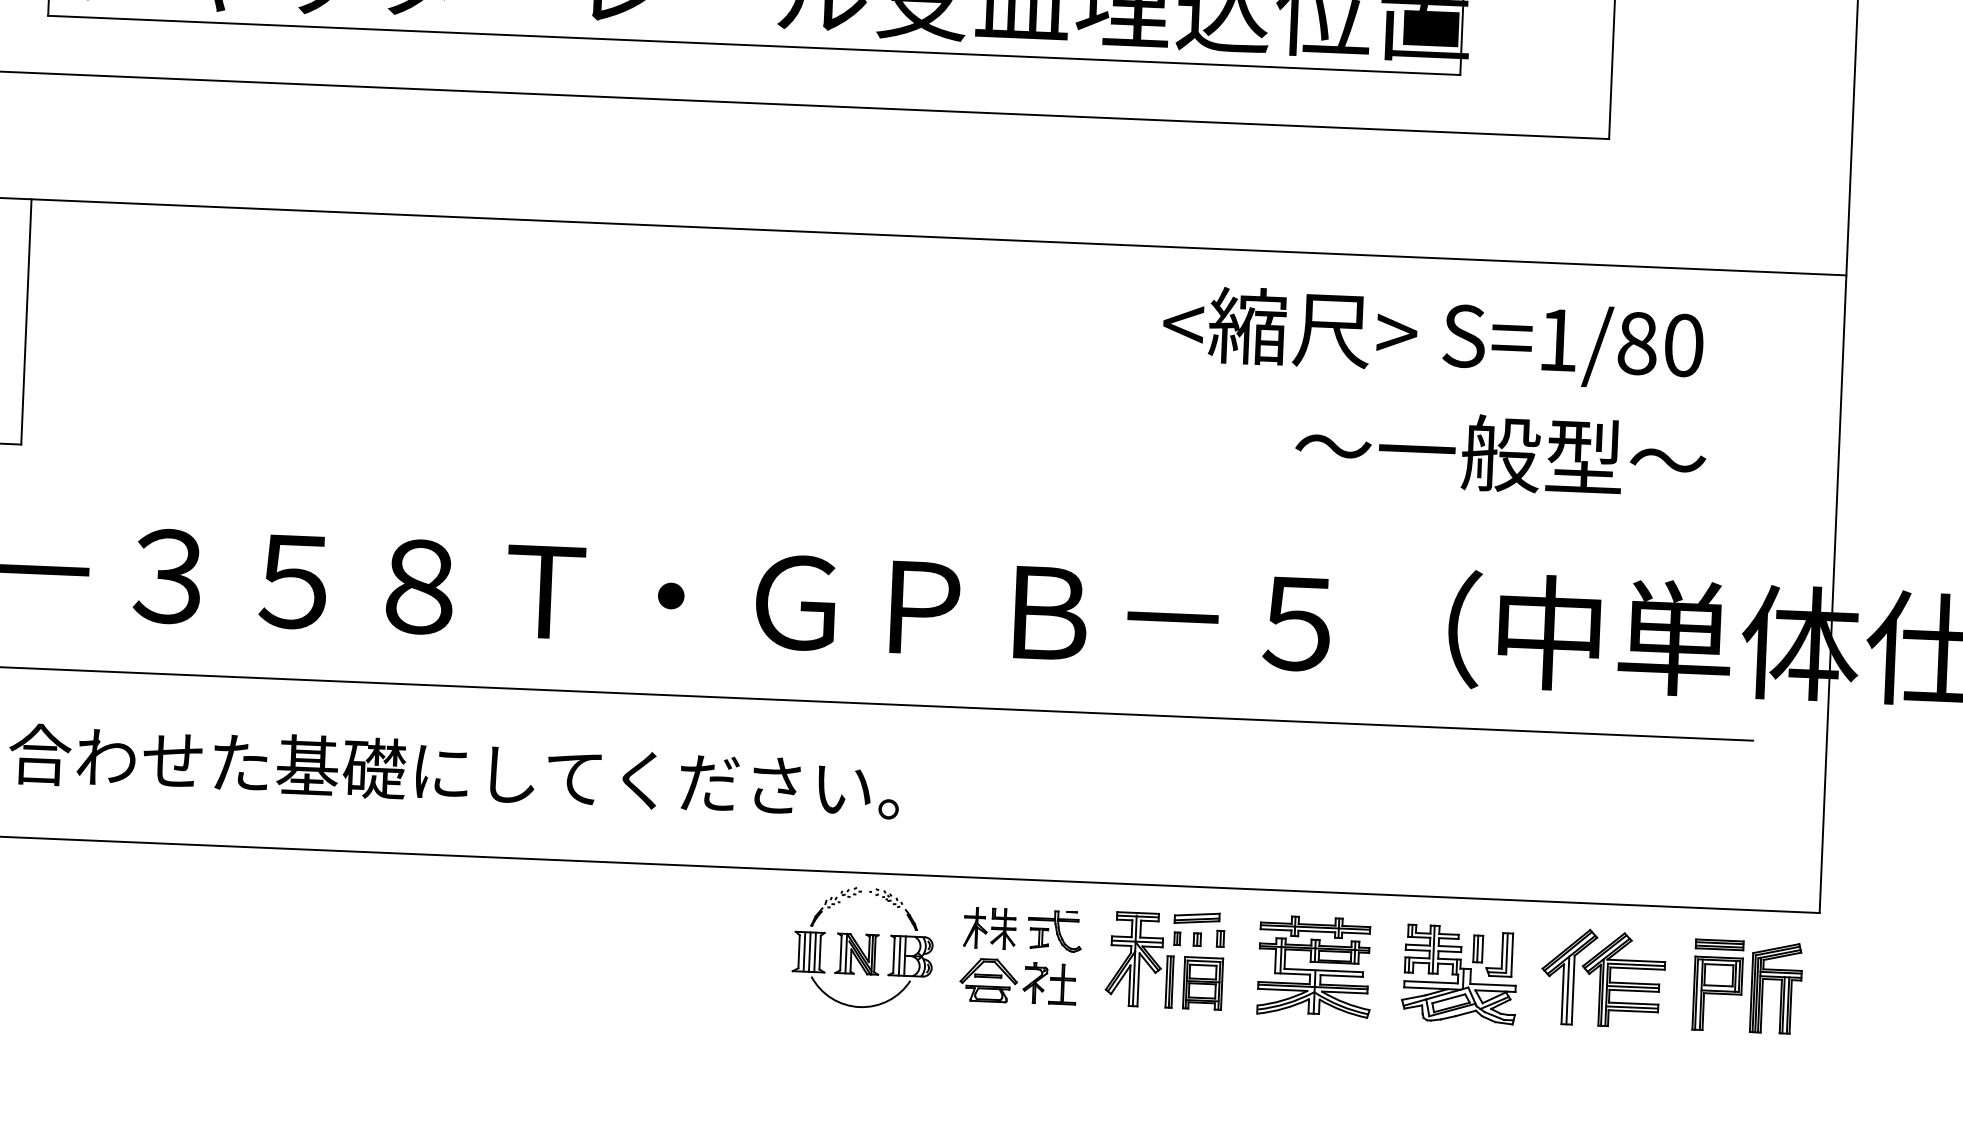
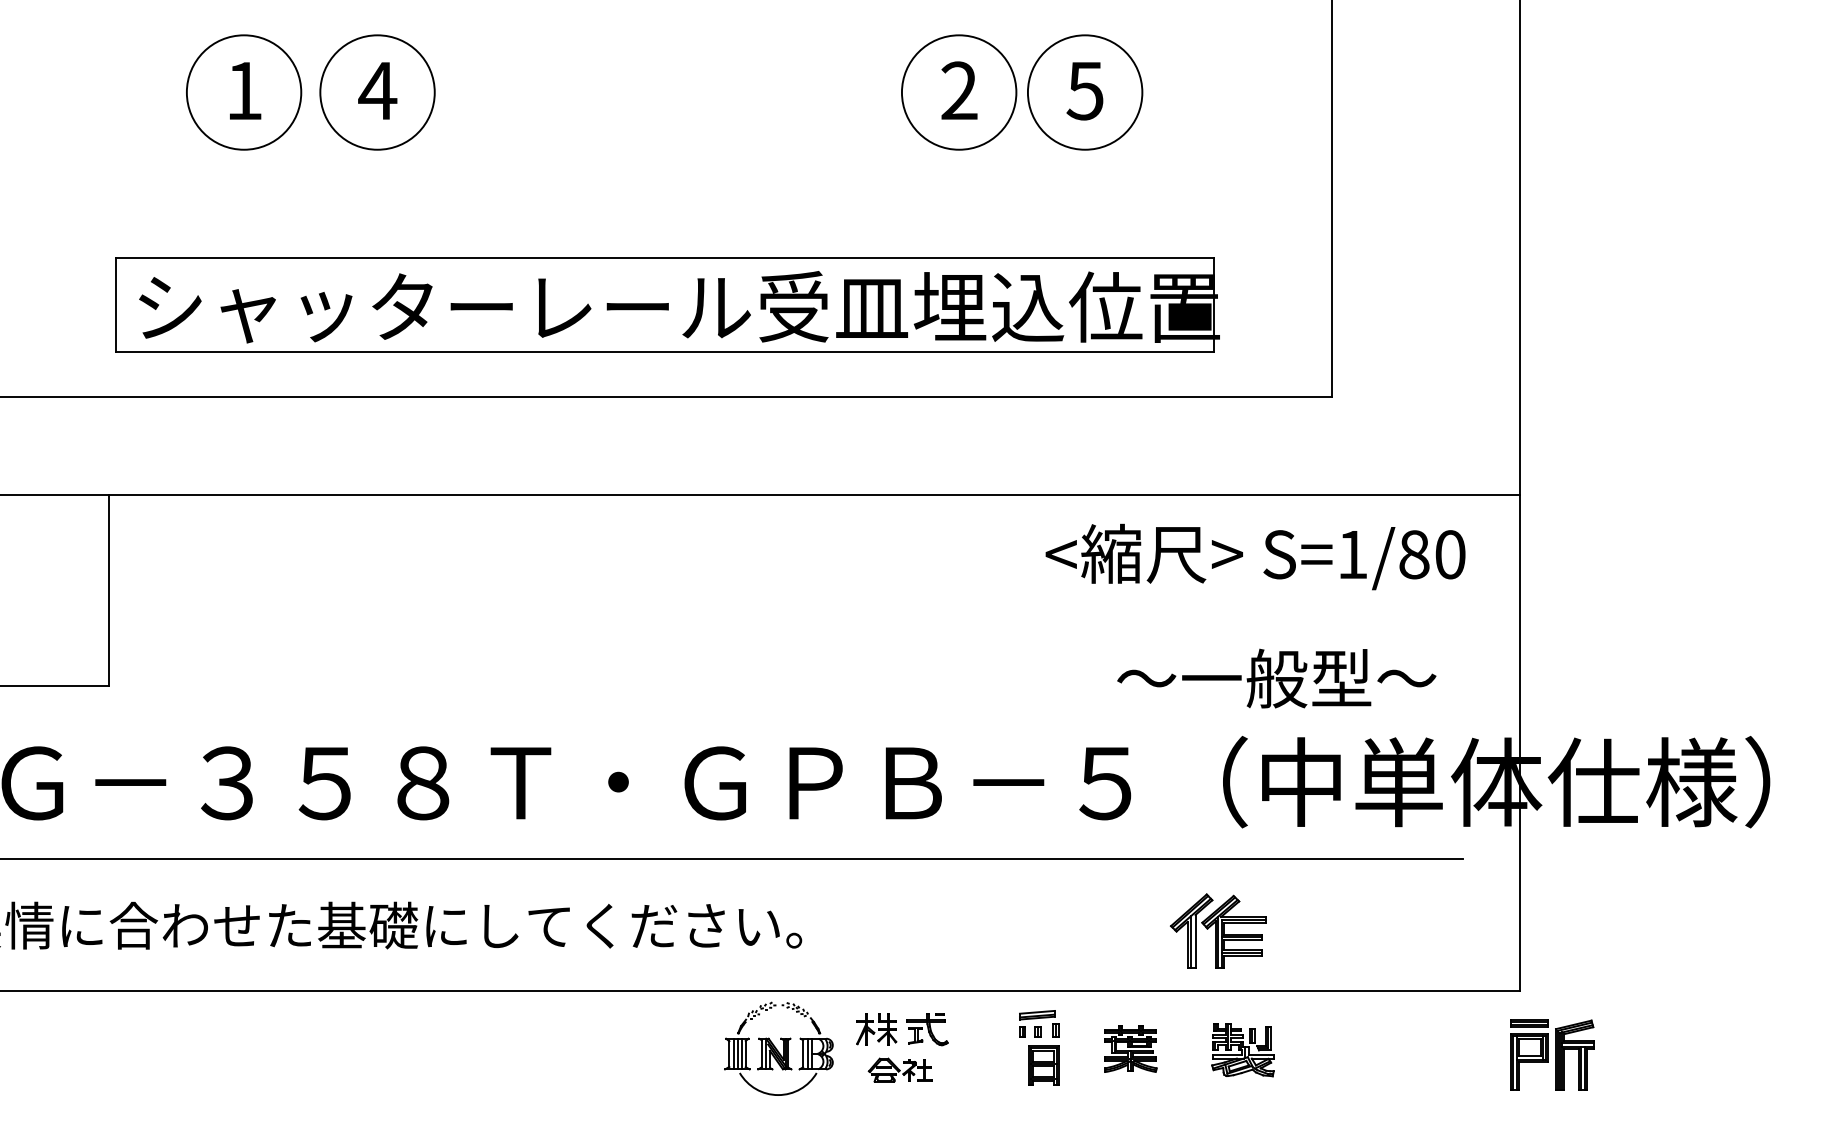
text: (1433, 337) -> (1255, 556), moved
text: (1500, 453) -> (1276, 678), moved
part: (1139, 958) -> (993, 1048), removed
part: (1315, 967) -> (1130, 1049), size x0.6
part: (1459, 974) -> (1242, 1050), size x0.7
part: (1603, 976) -> (1218, 930), moved
part: (1017, 980) -> (899, 1069), size x0.7
part: (1747, 985) -> (1552, 1054), moved

